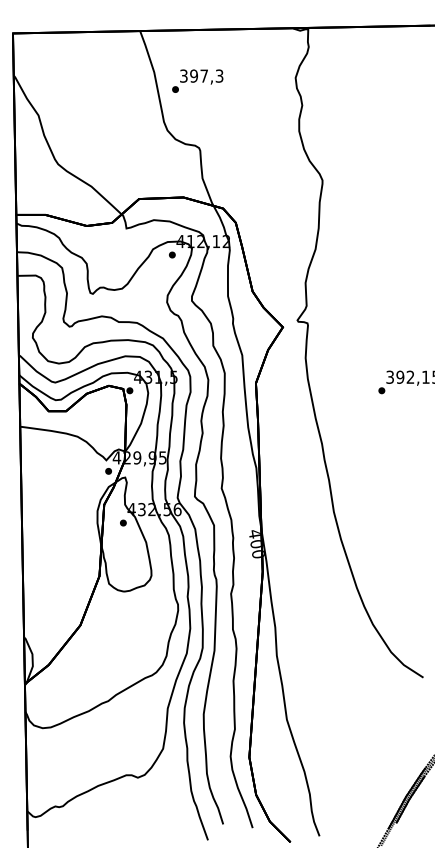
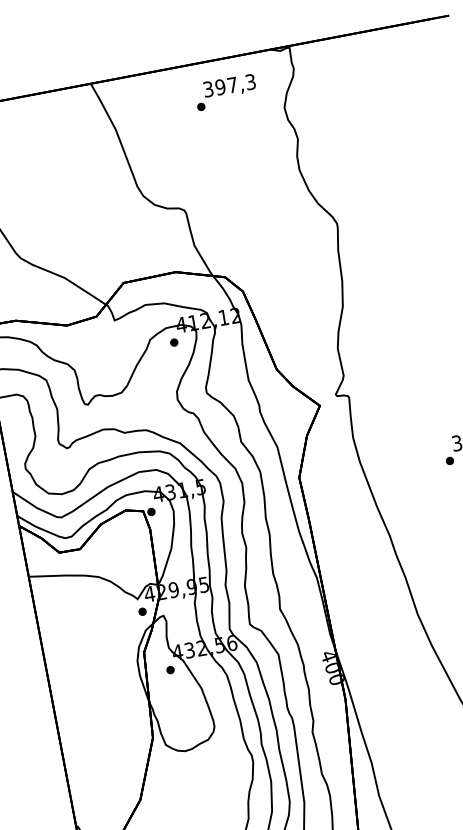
text: (197, 80) -> (225, 91), moved

